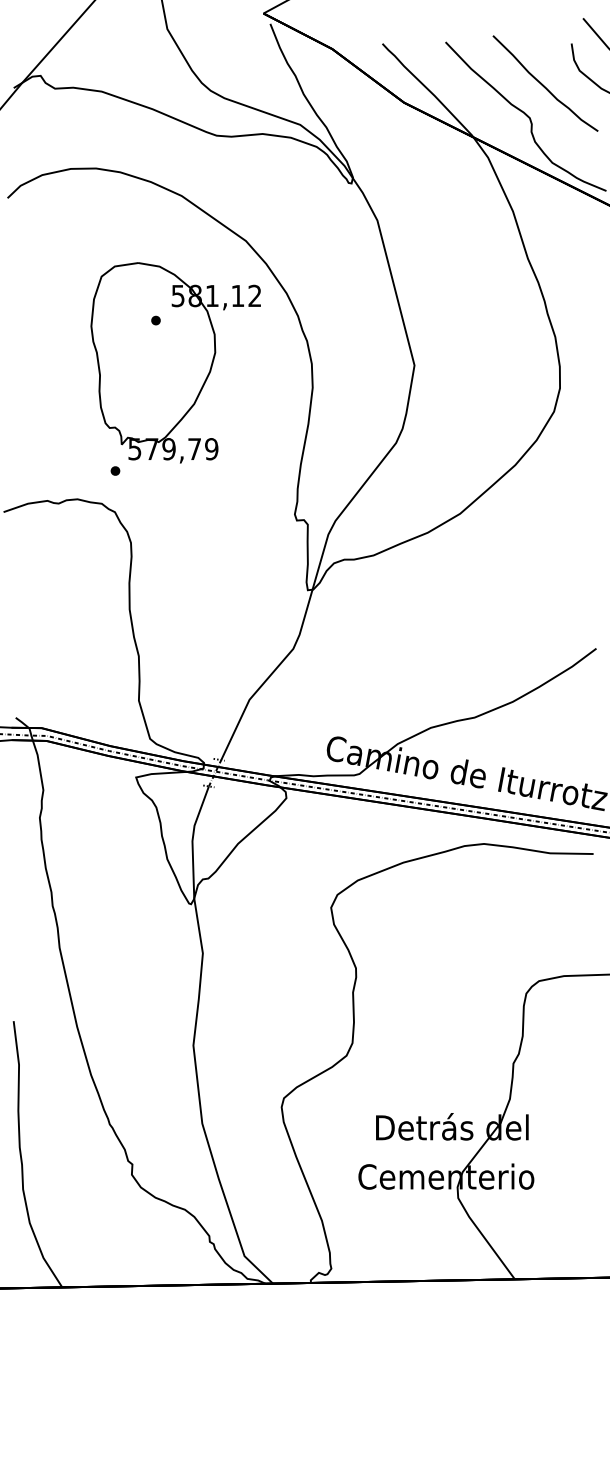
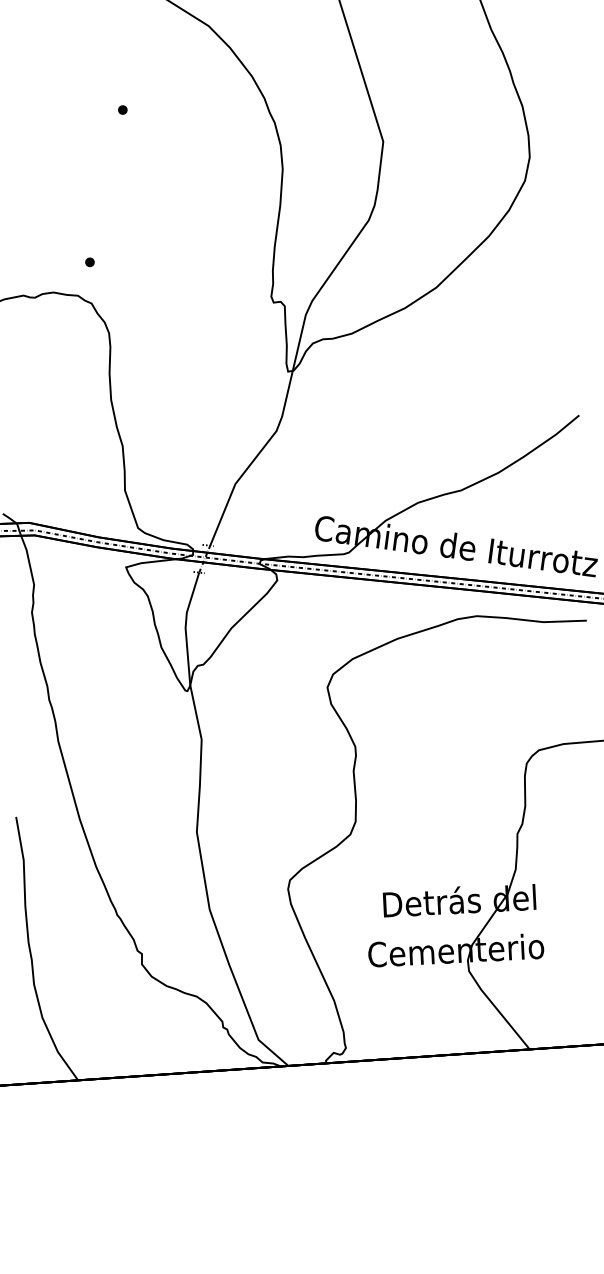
part: (175, 362) -> (144, 150), removed

